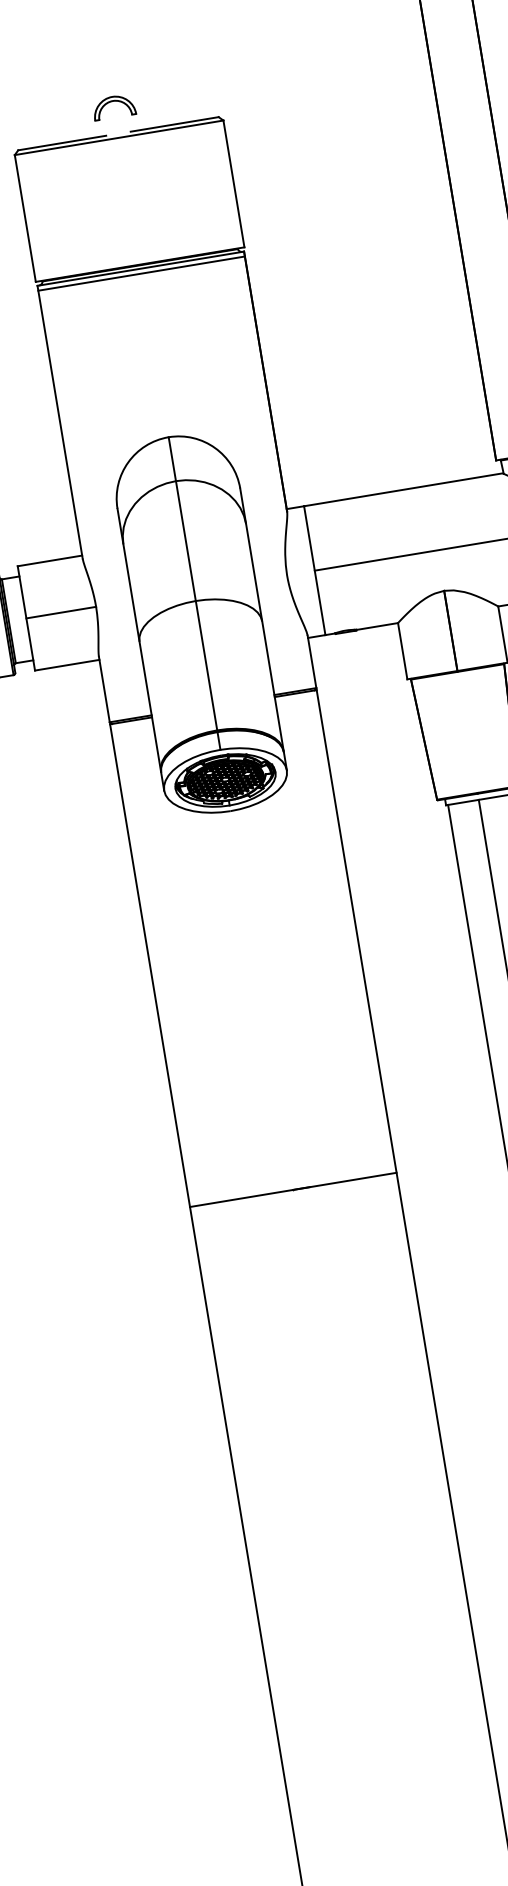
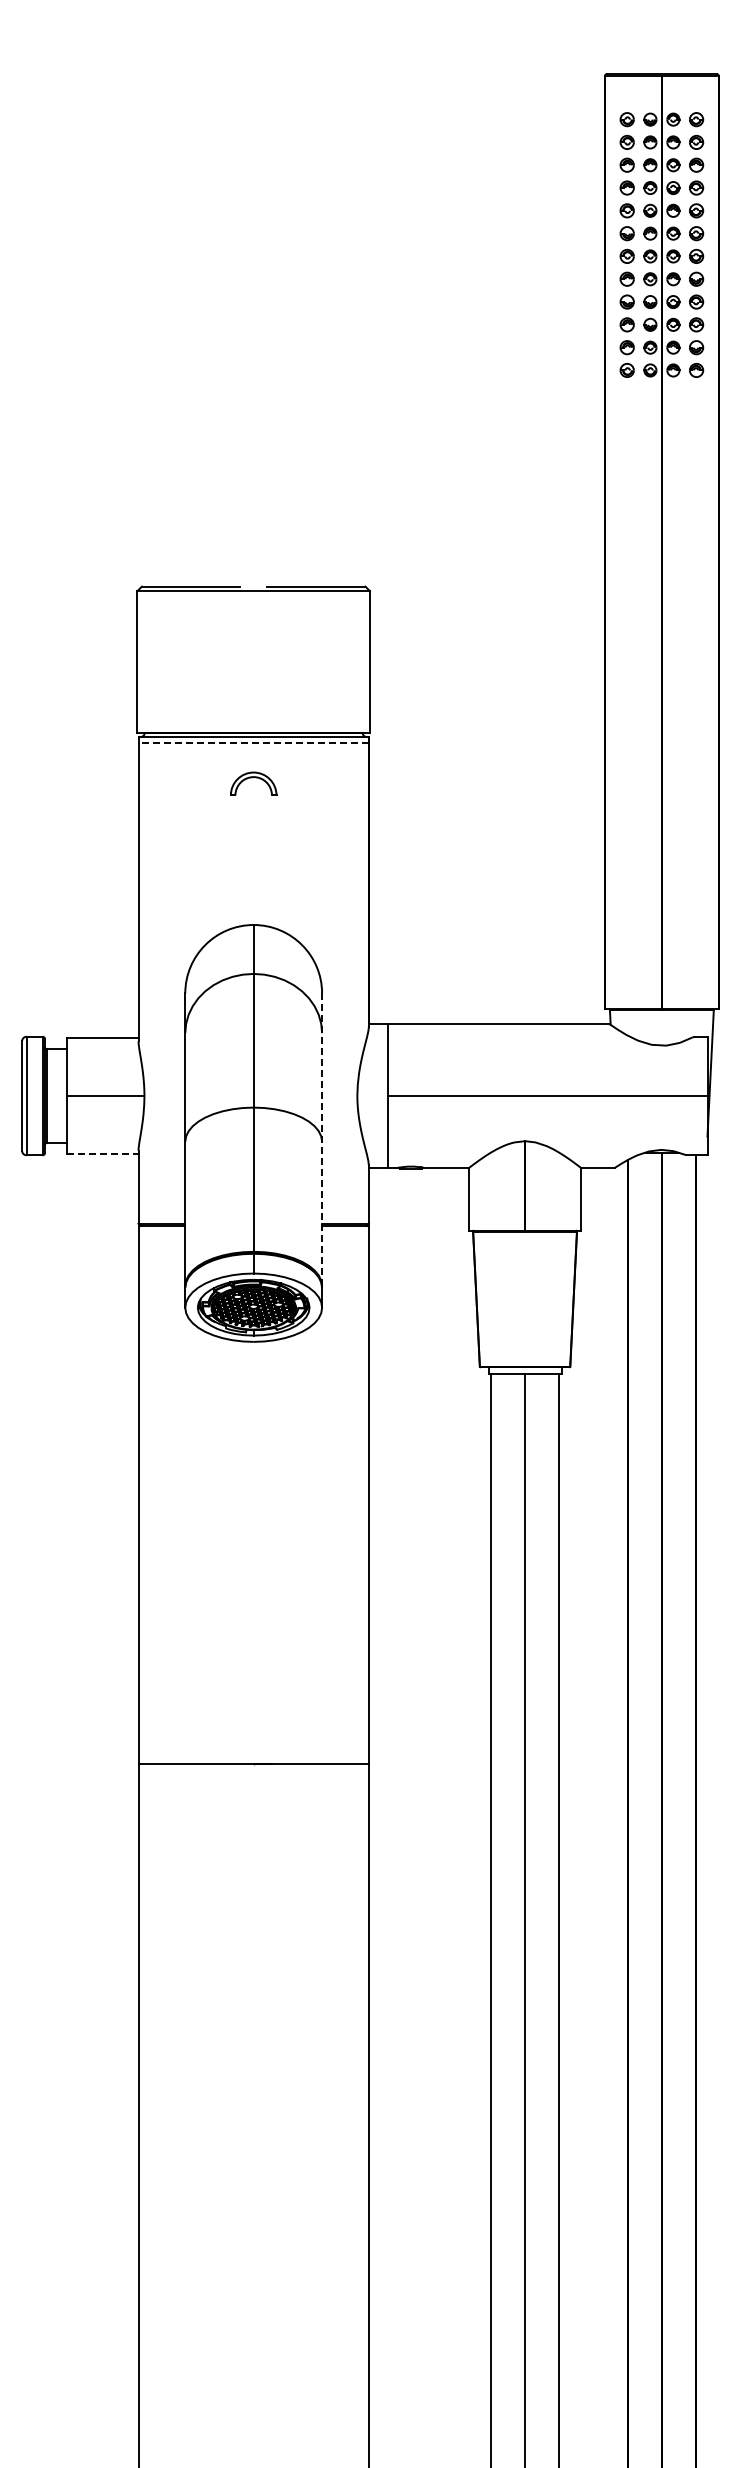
part: (113, 106) -> (253, 783), moved
line: (141, 273) -> (253, 742), solid -> dashed
line: (262, 619) -> (322, 1139), solid -> dashed
line: (67, 665) -> (102, 1154), solid -> dashed

